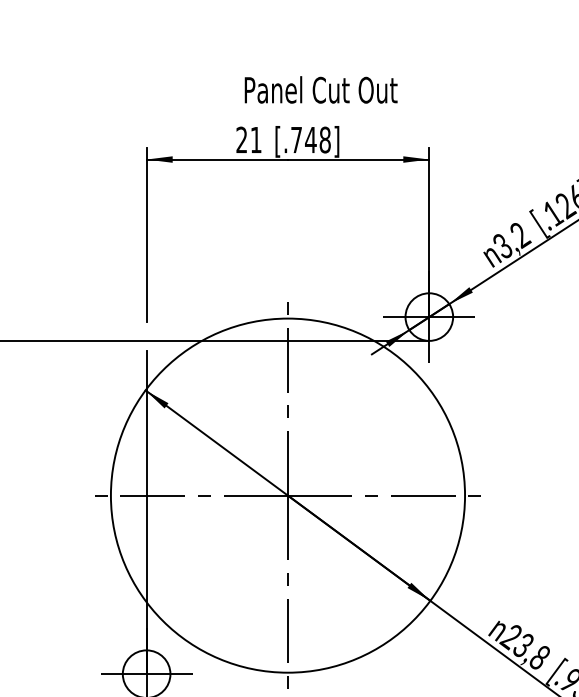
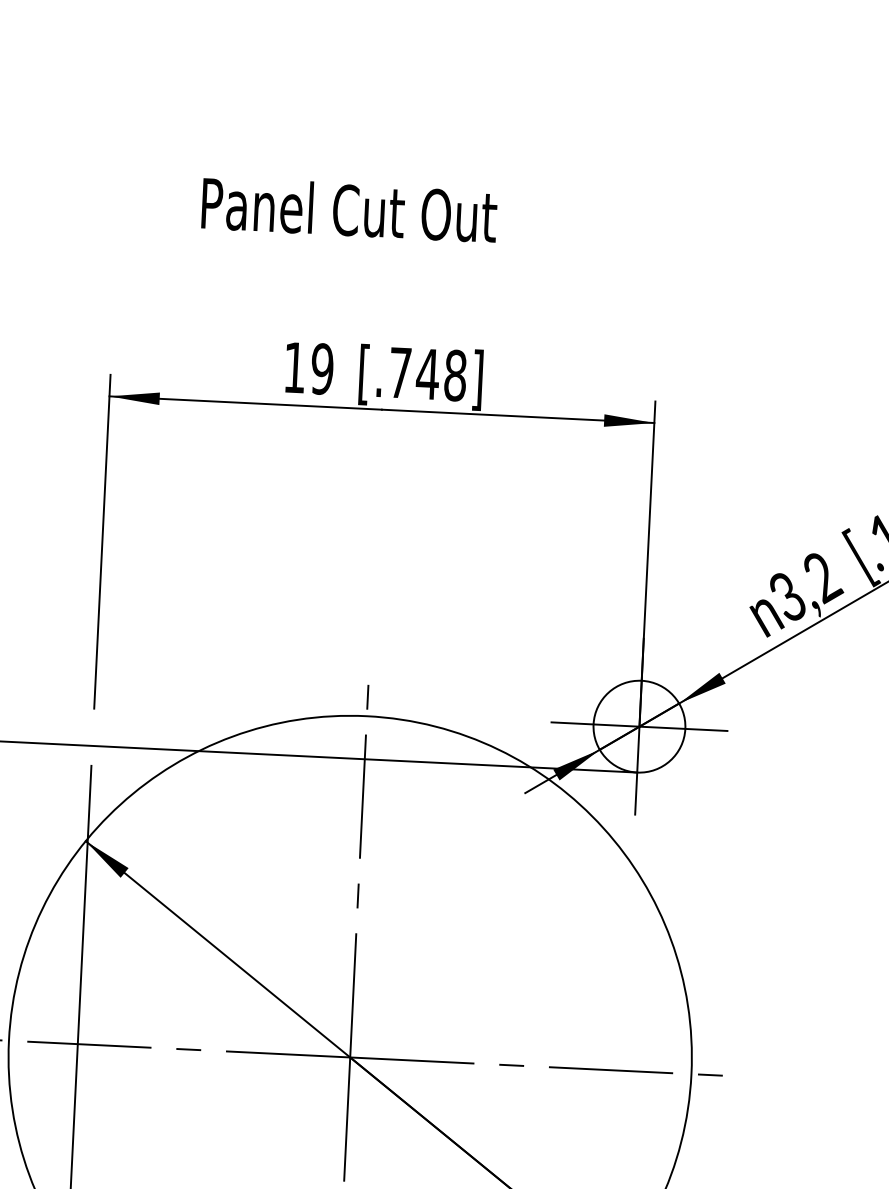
text: (320, 89) -> (348, 208), moved
text: (248, 139) -> (307, 367), 21 -> 19

